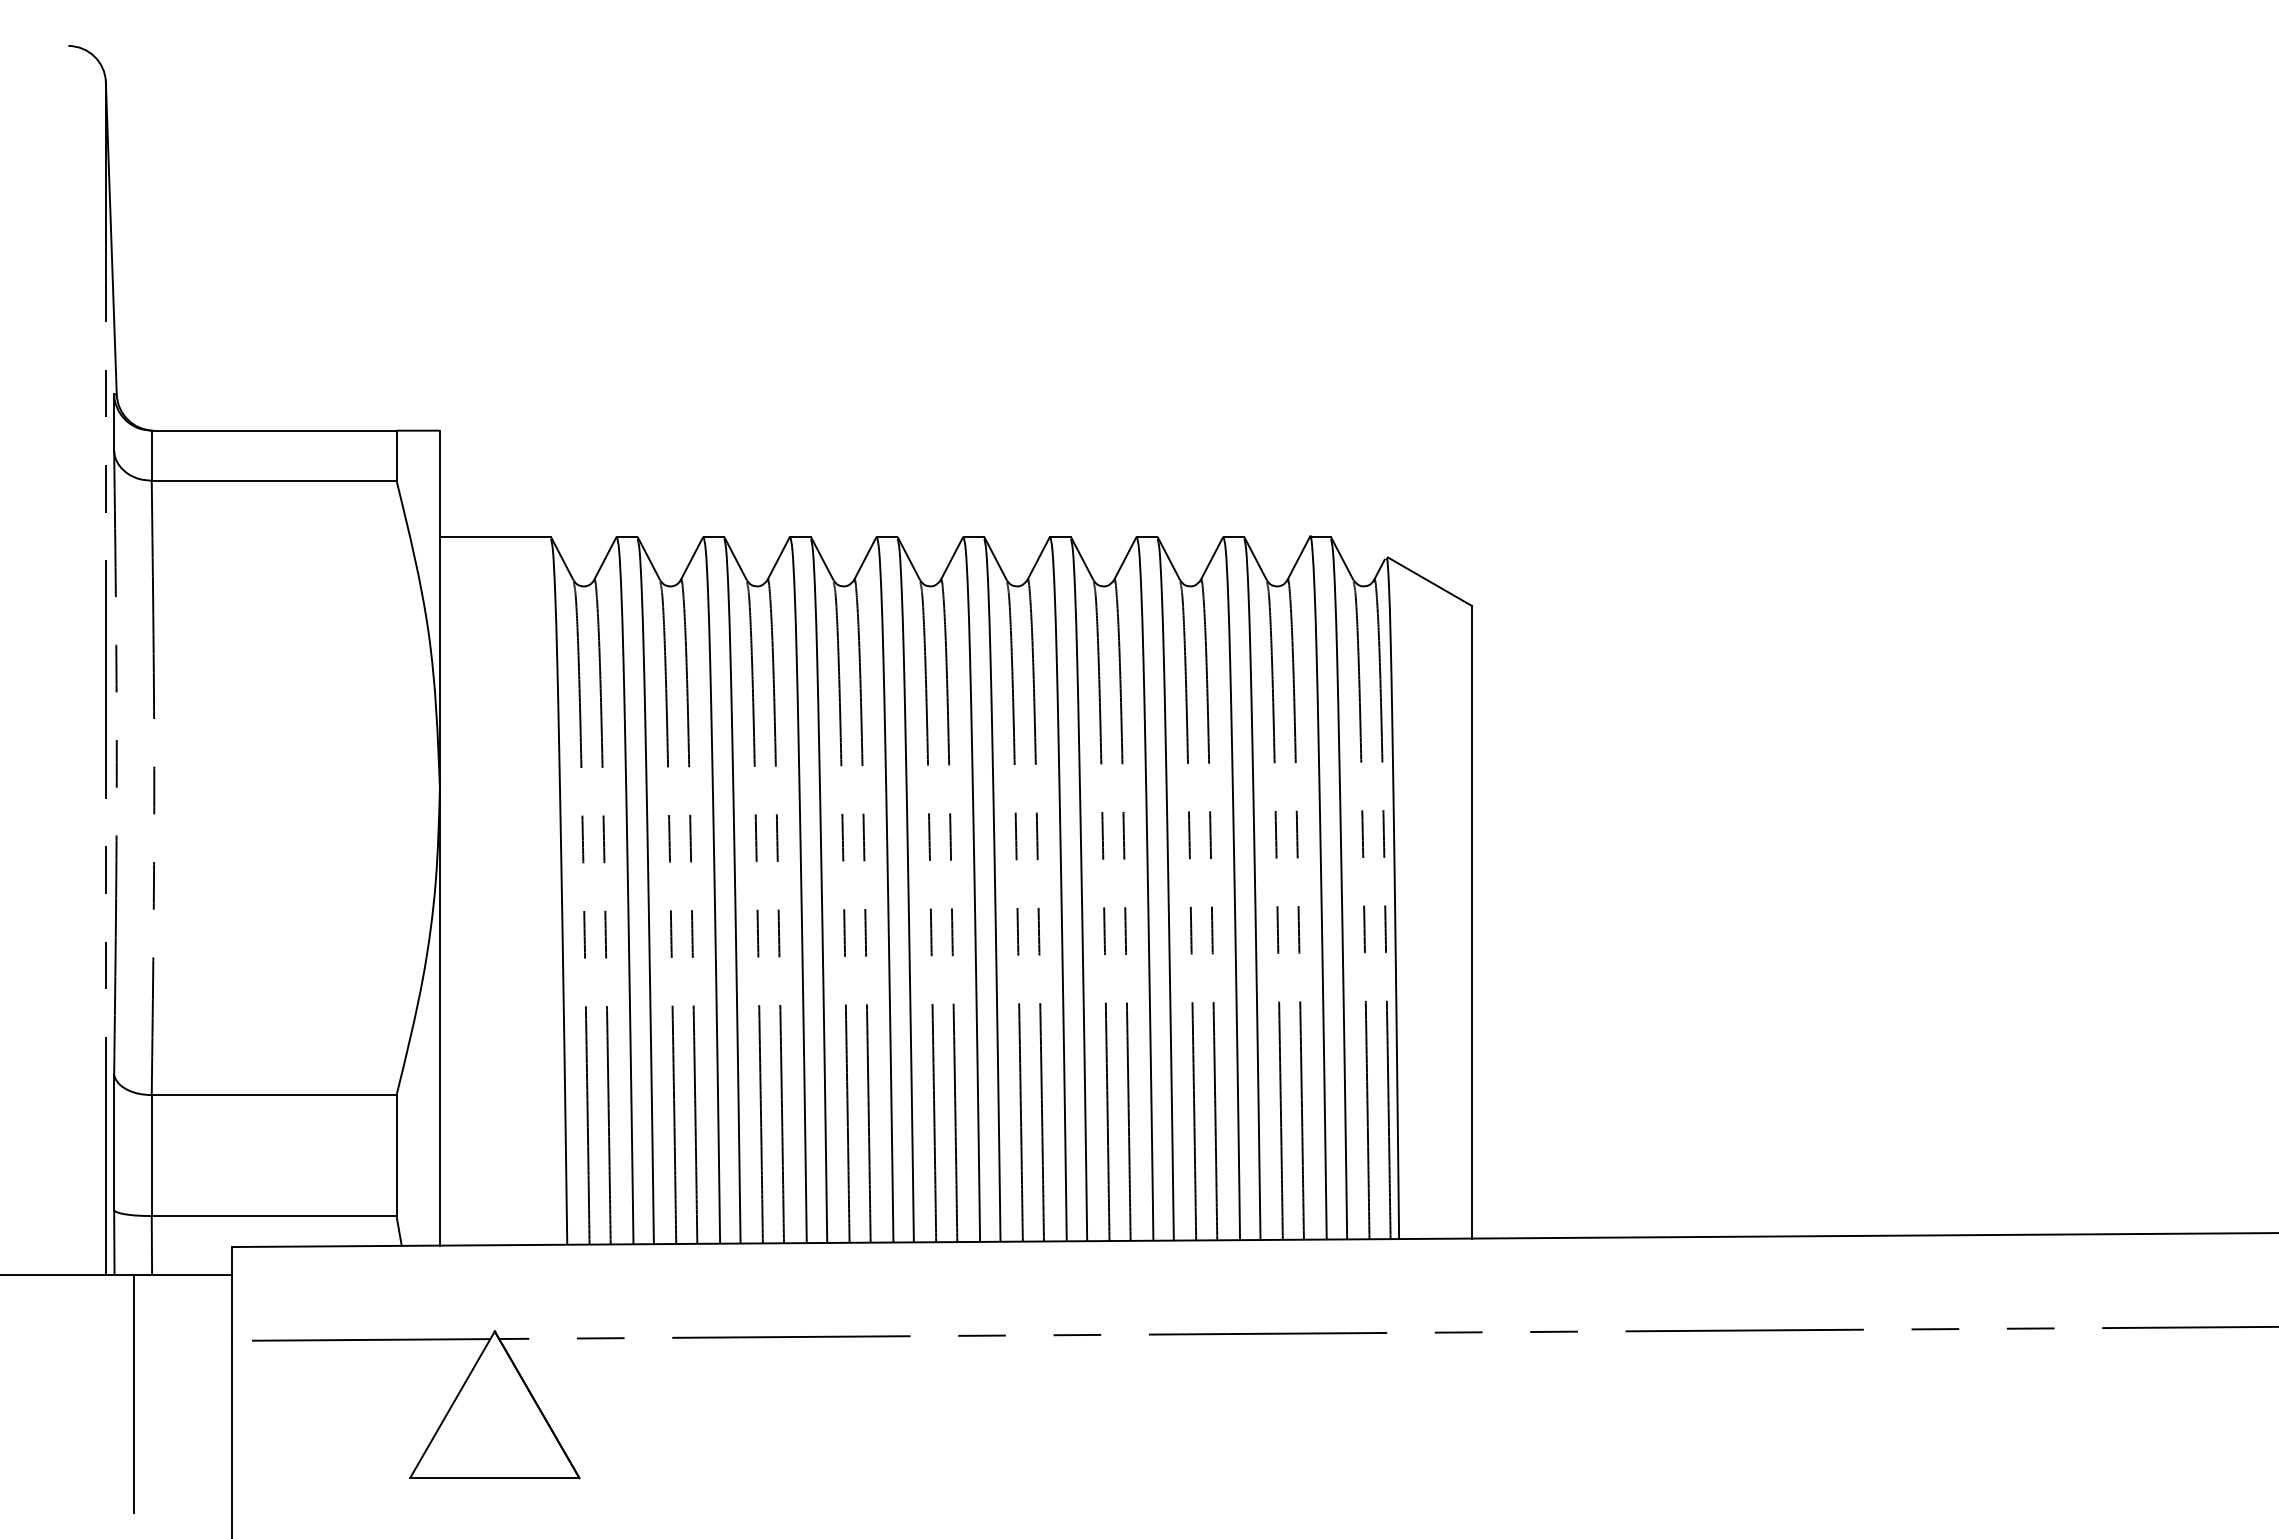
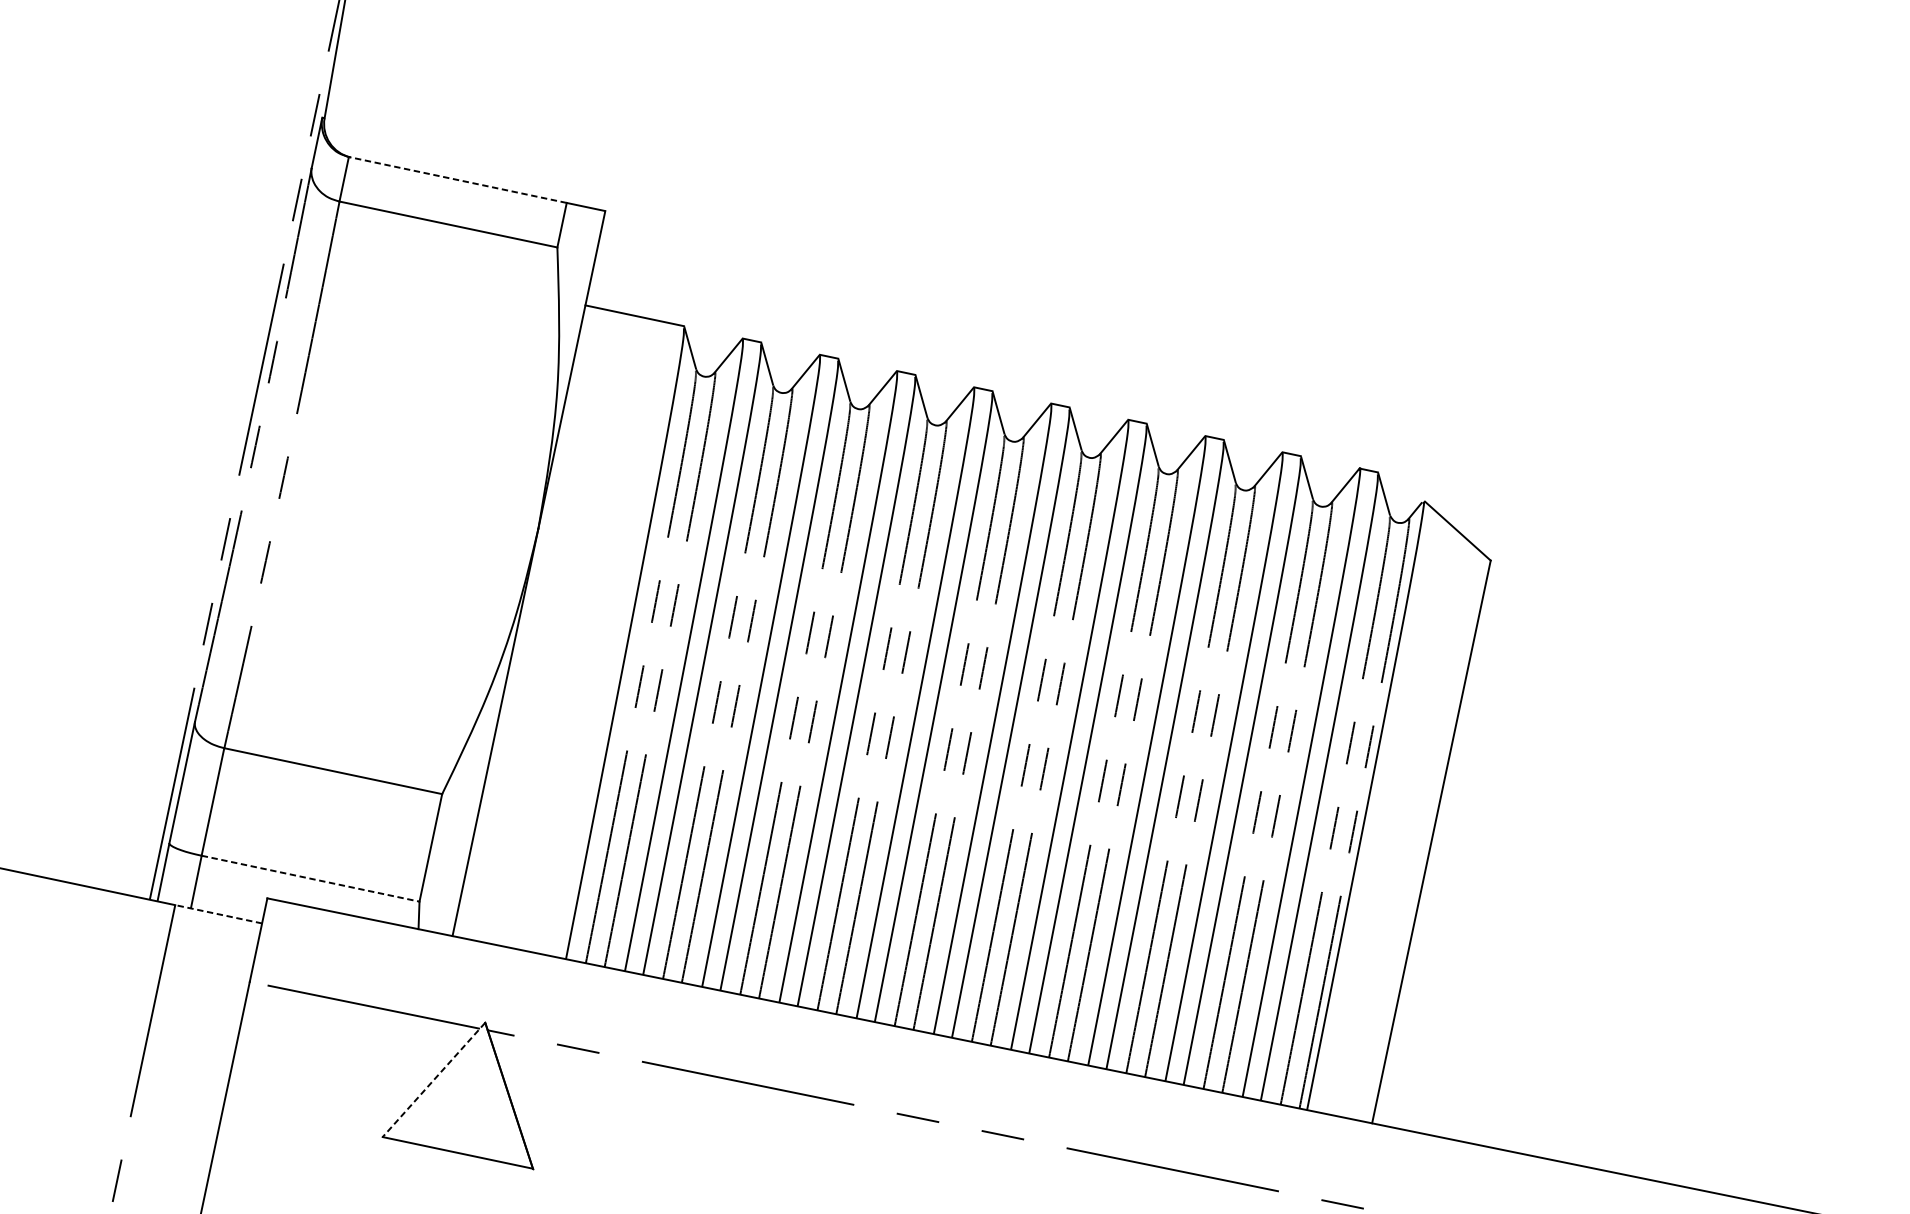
line: (273, 430) -> (457, 179), solid -> dashed
line: (274, 1216) -> (310, 879), solid -> dashed
line: (183, 1275) -> (218, 914), solid -> dashed
line: (452, 1405) -> (433, 1080), solid -> dashed

